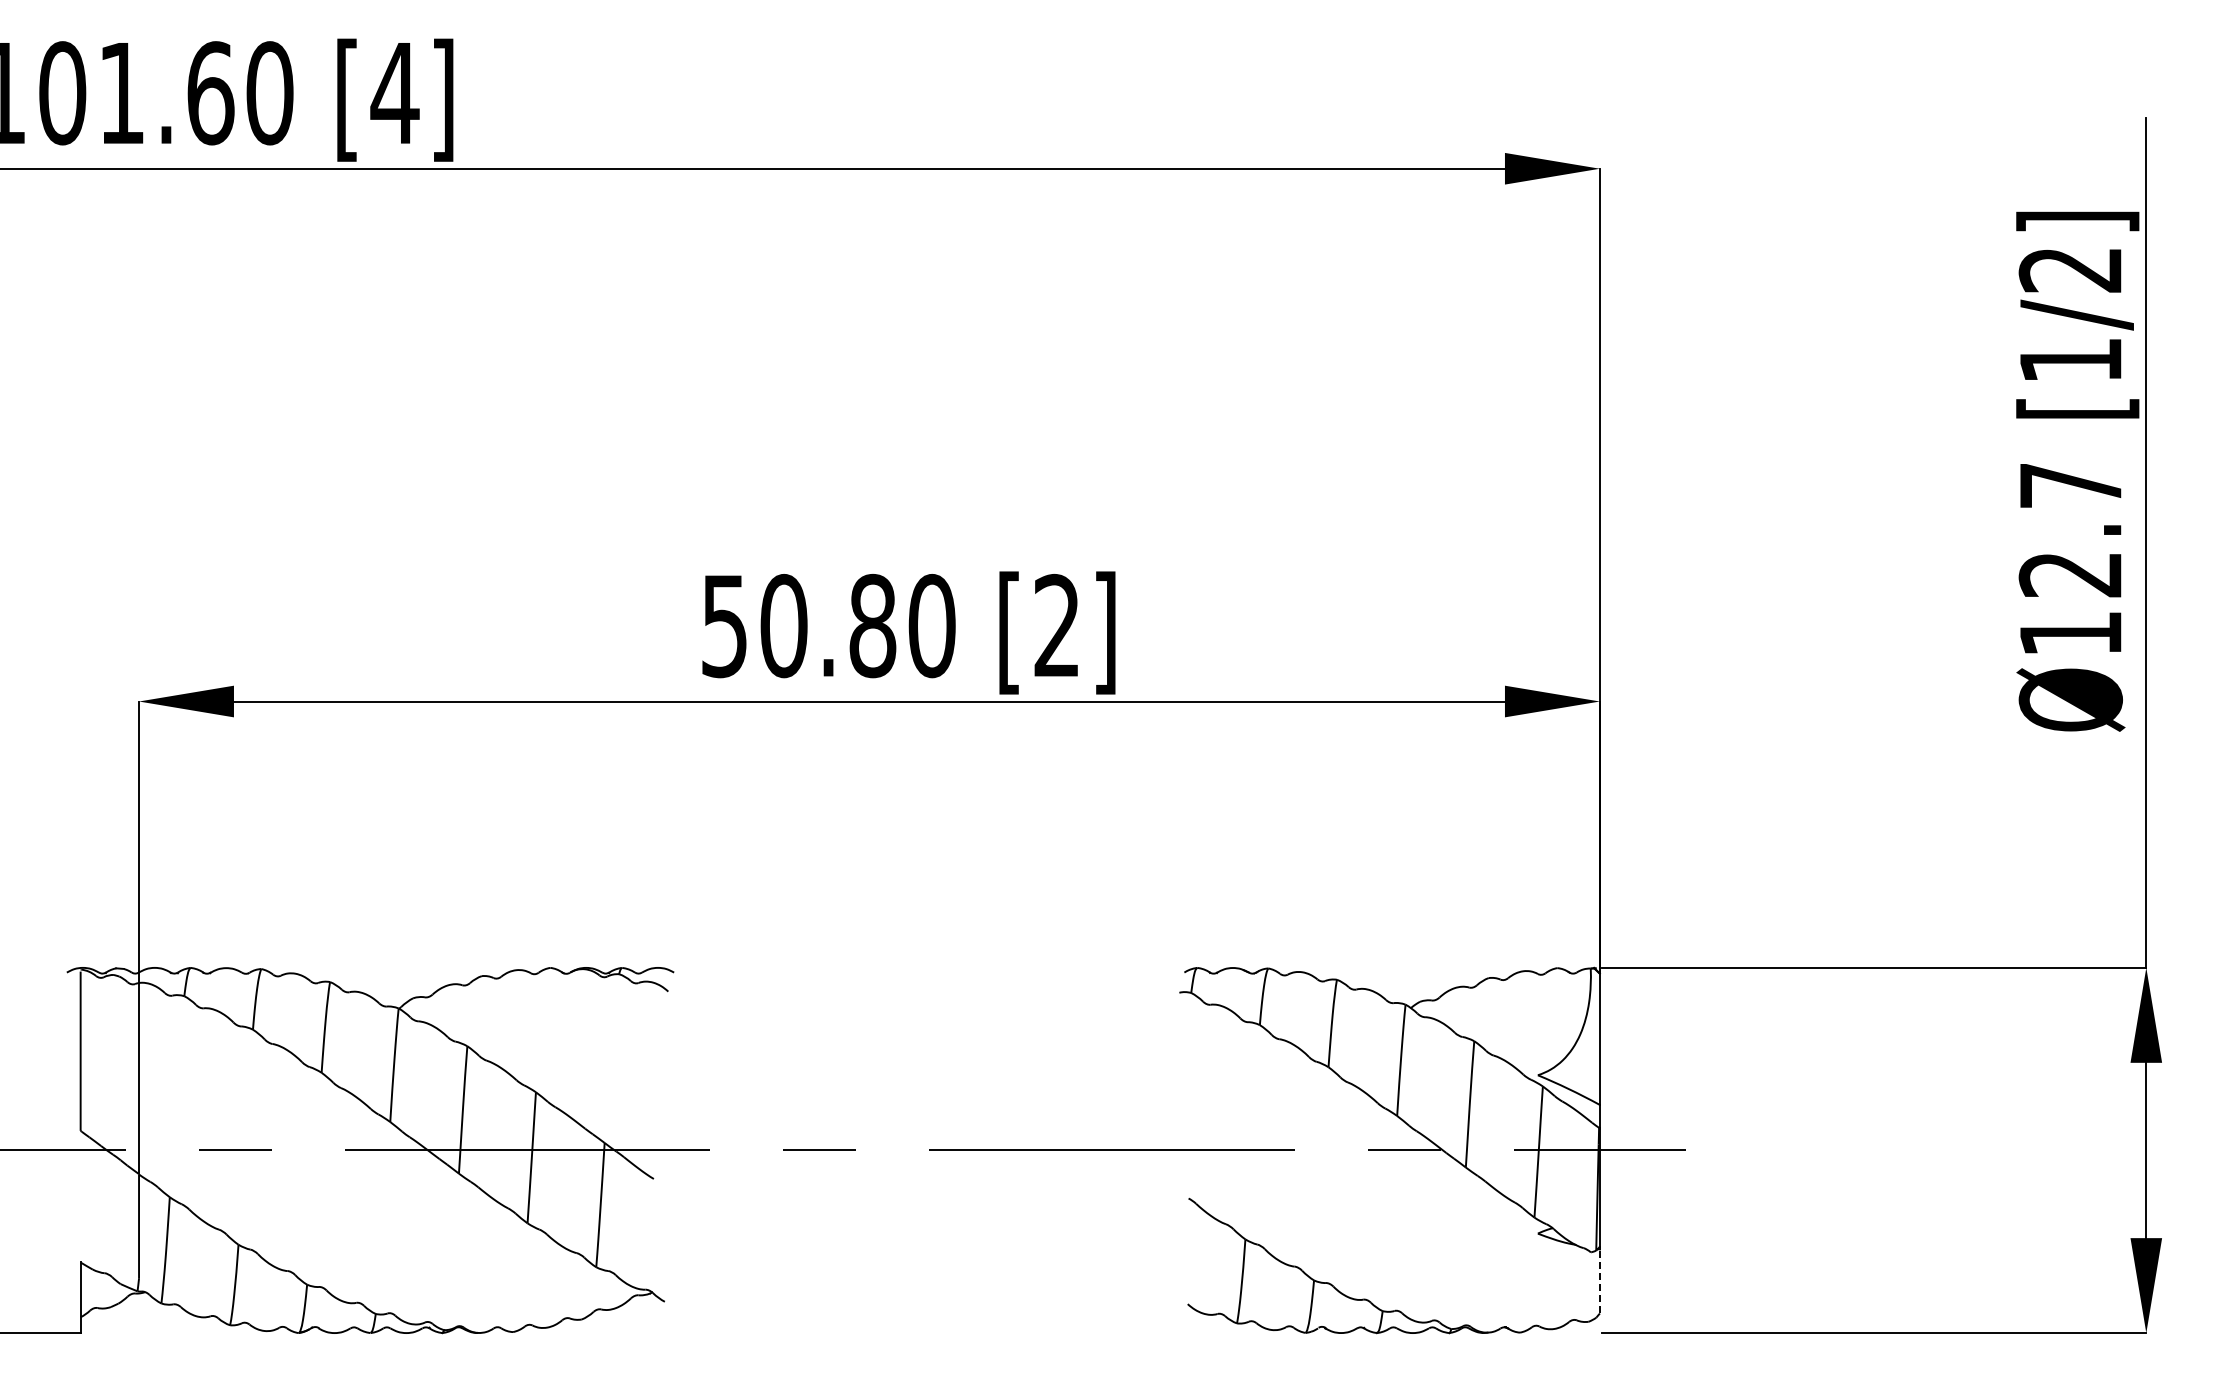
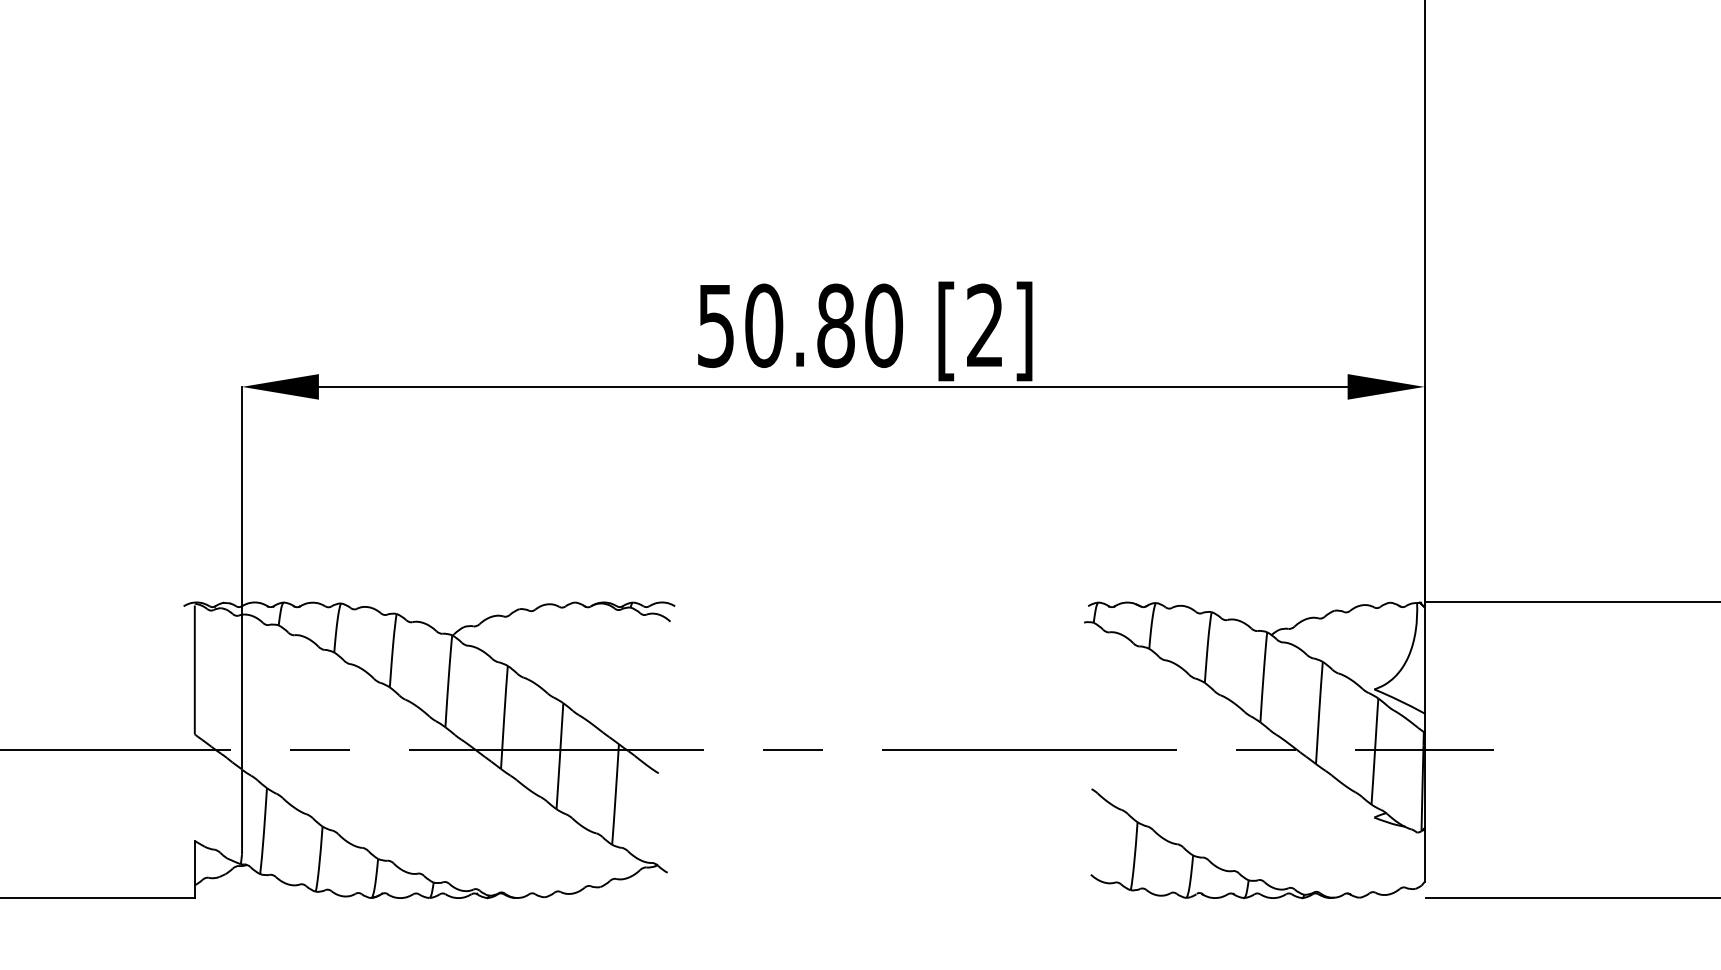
line: (1599, 1281) -> (1424, 856), dashed -> solid

